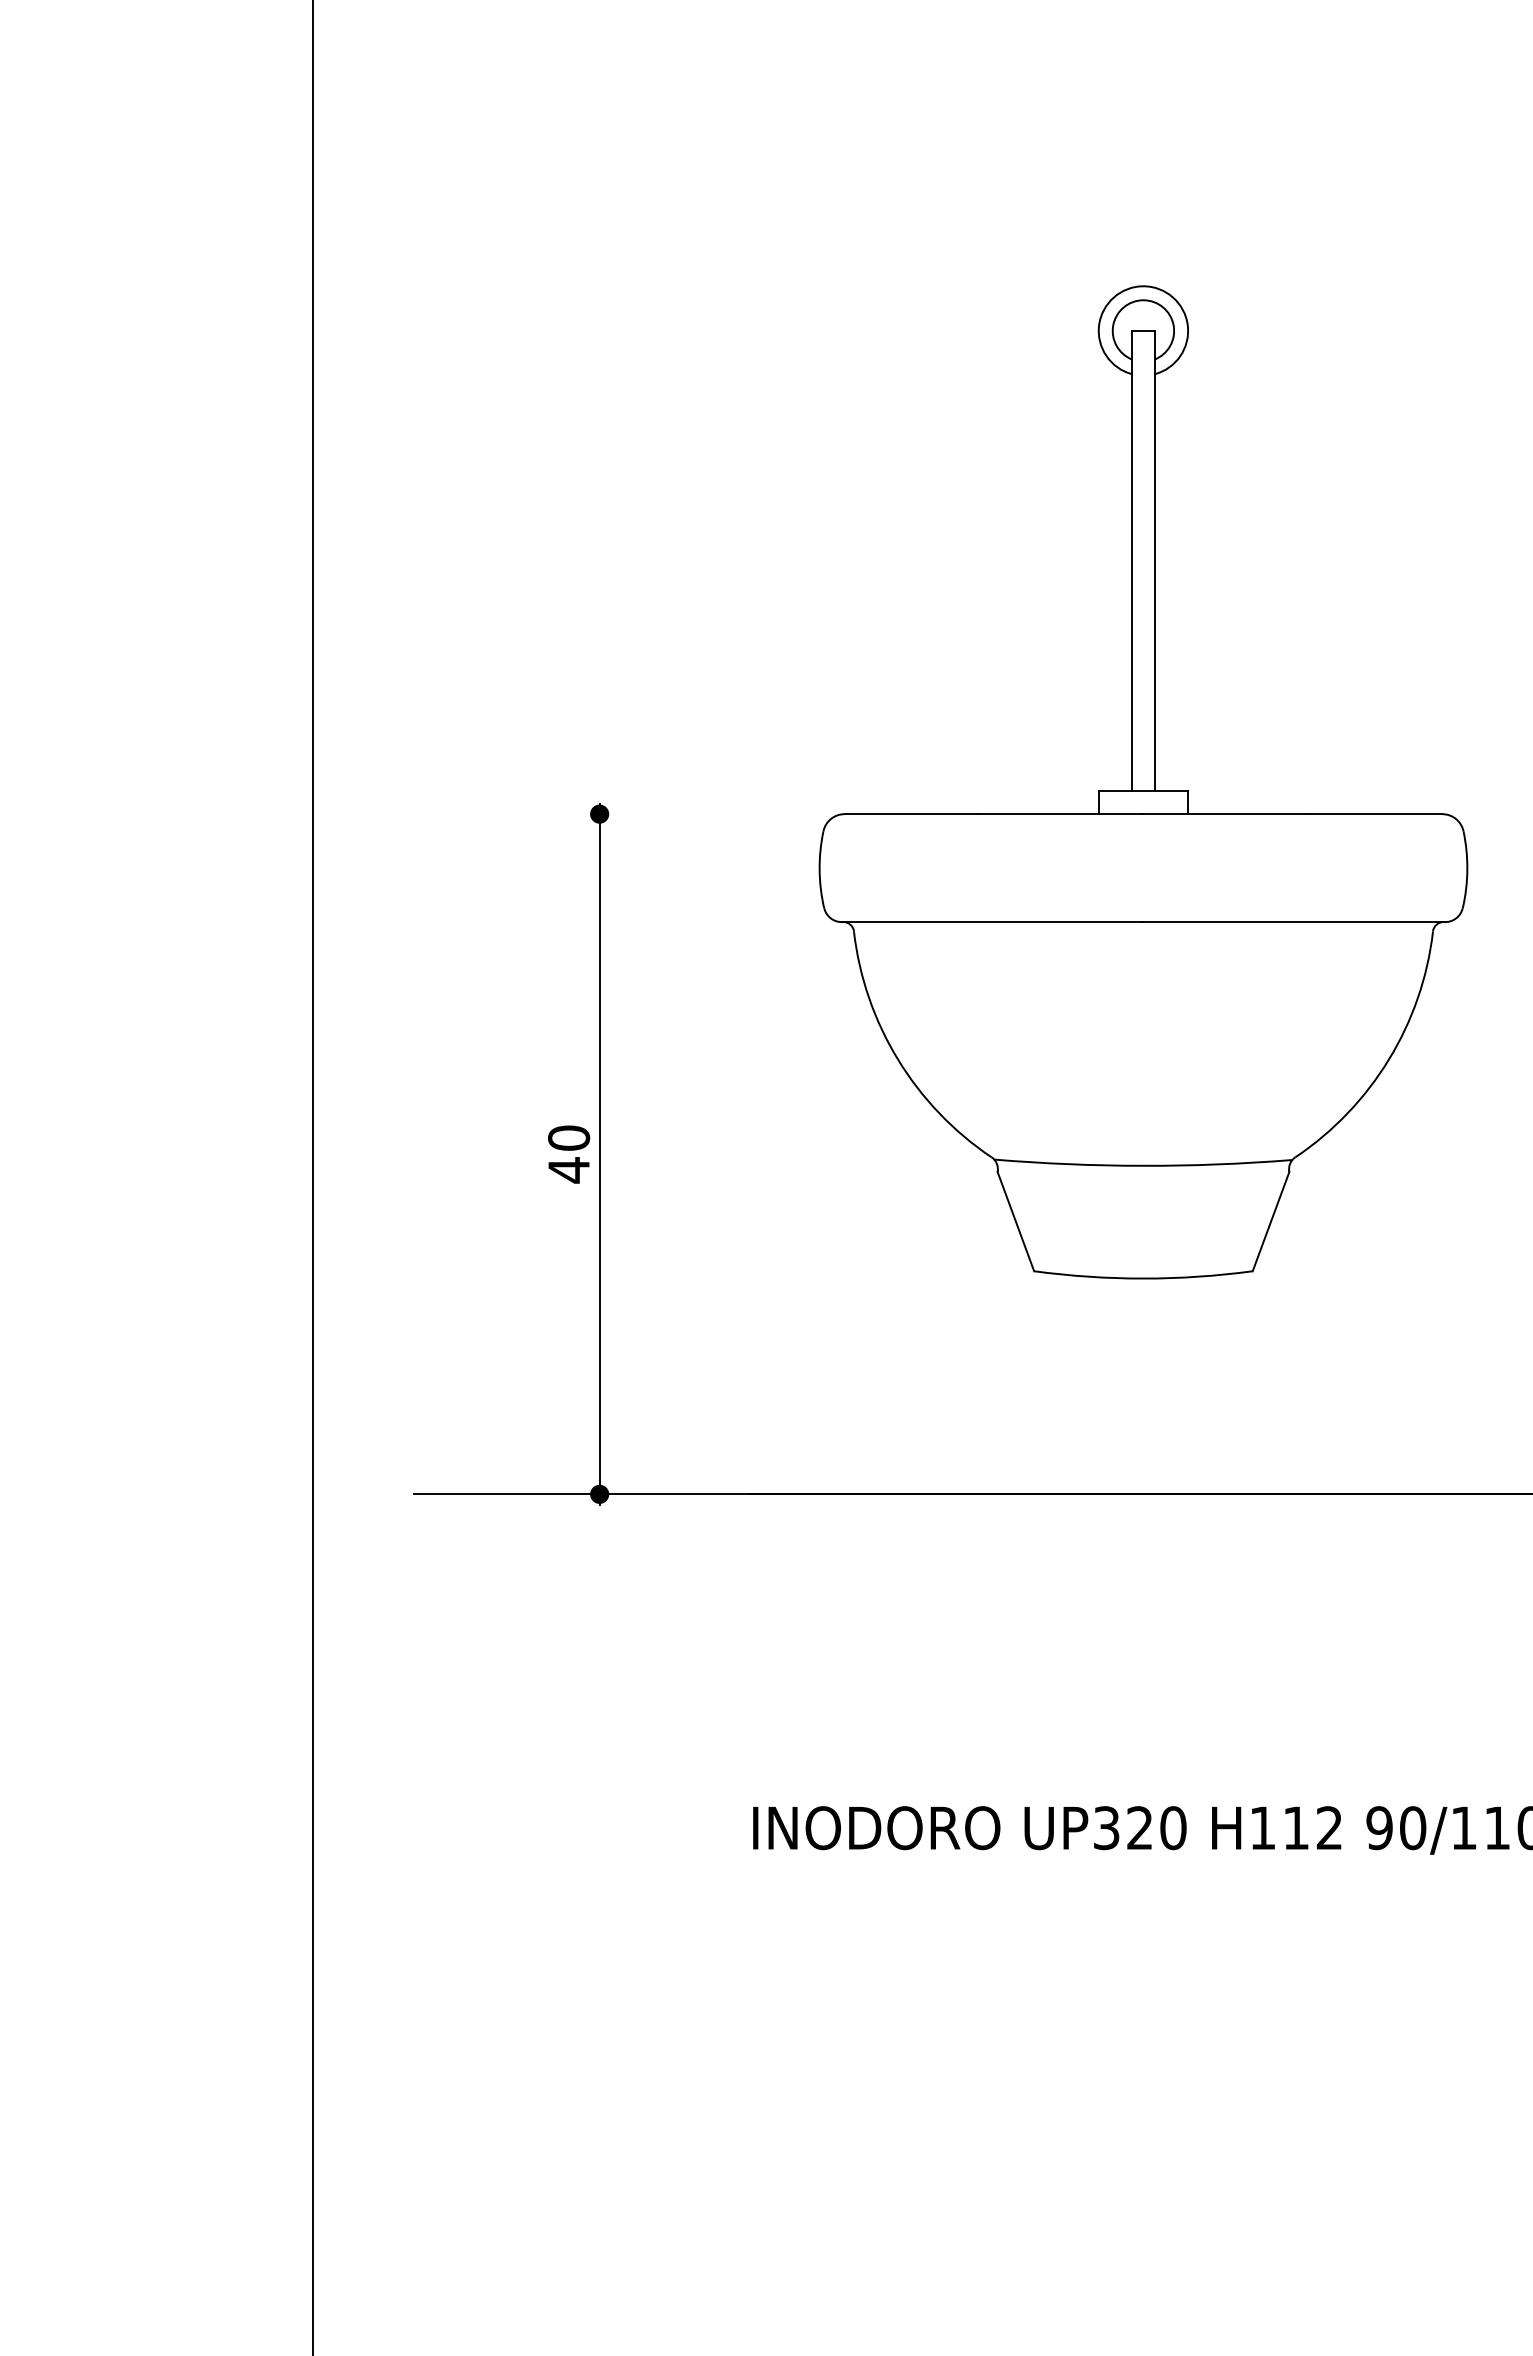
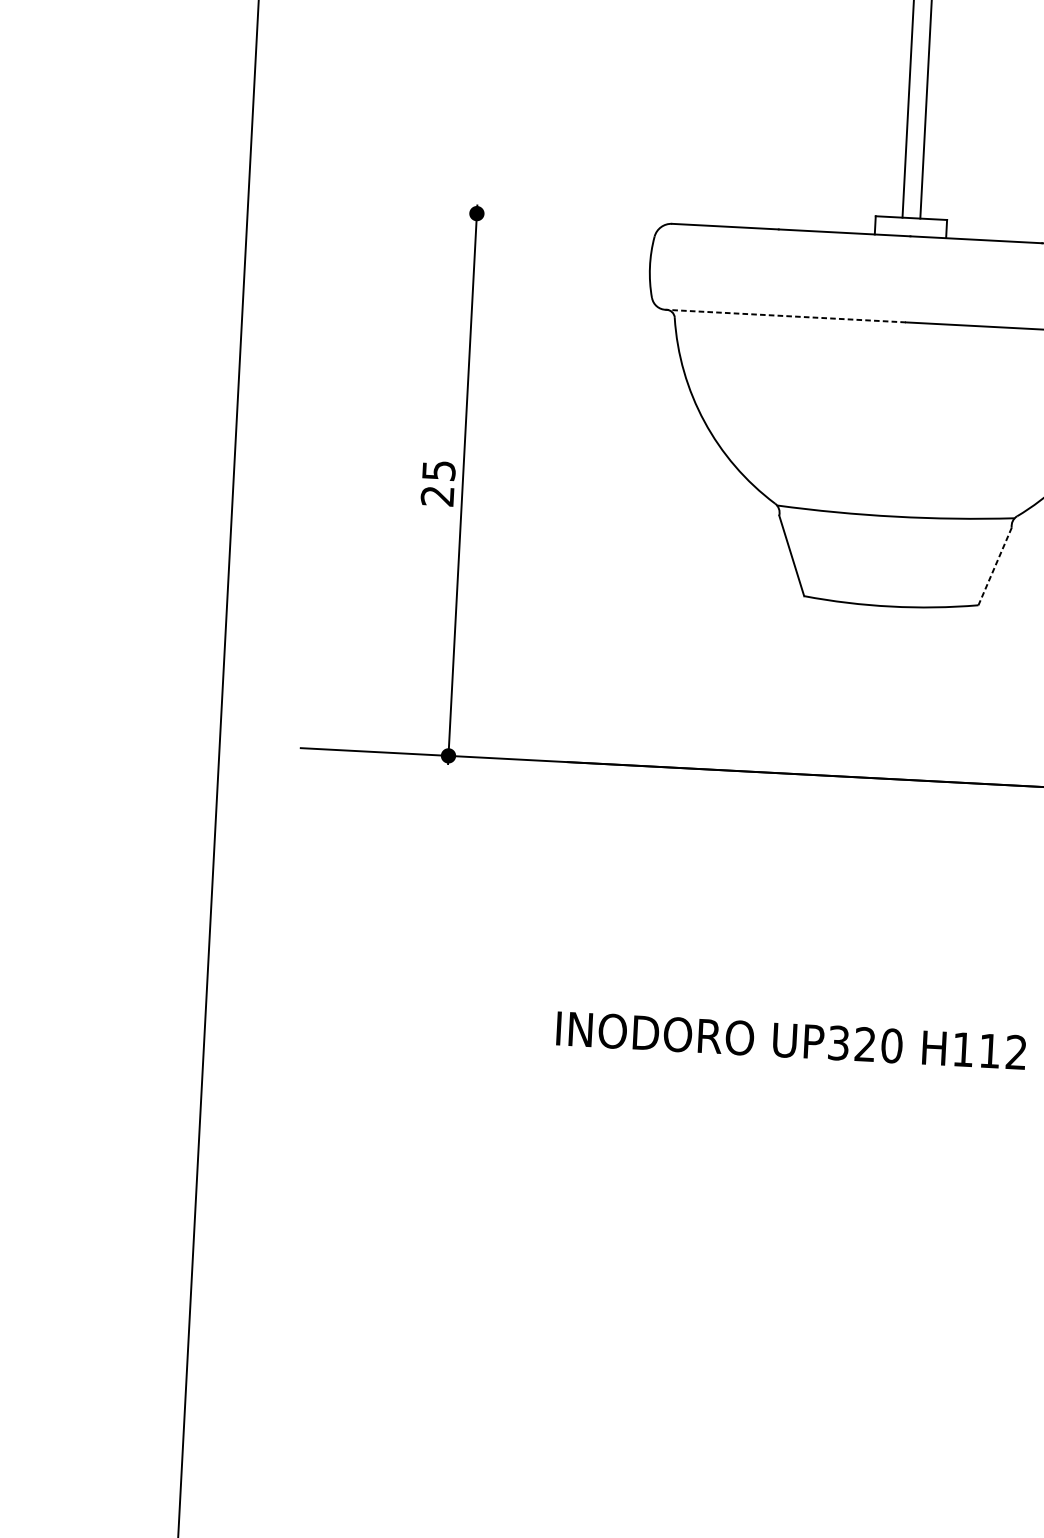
line: (992, 922) -> (785, 316), solid -> dashed
text: (569, 1154) -> (438, 483), 40 -> 25
line: (1271, 1221) -> (995, 566), solid -> dashed

